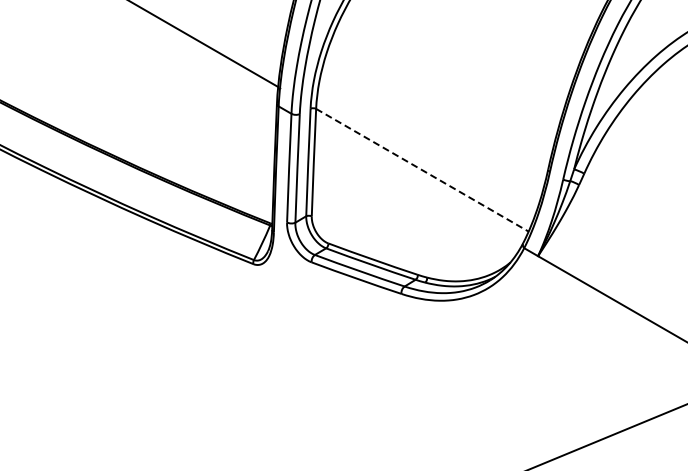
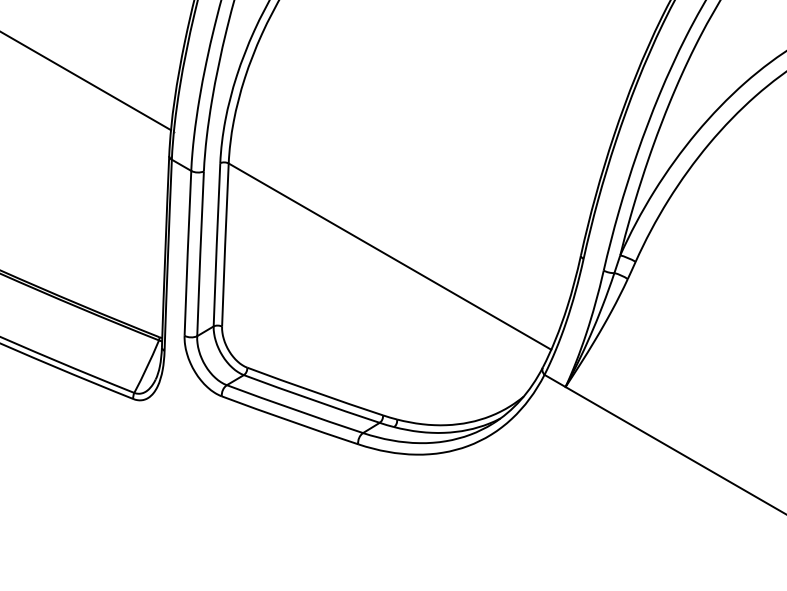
line: (422, 170) -> (390, 256), dashed -> solid

